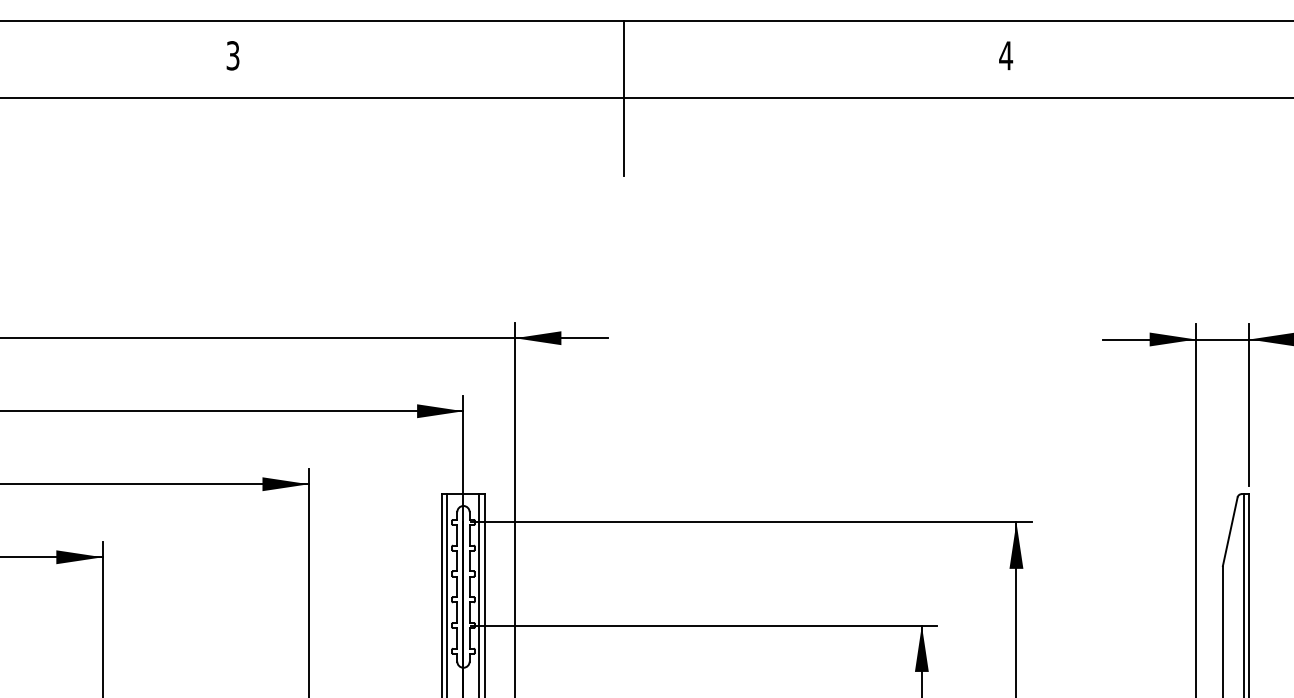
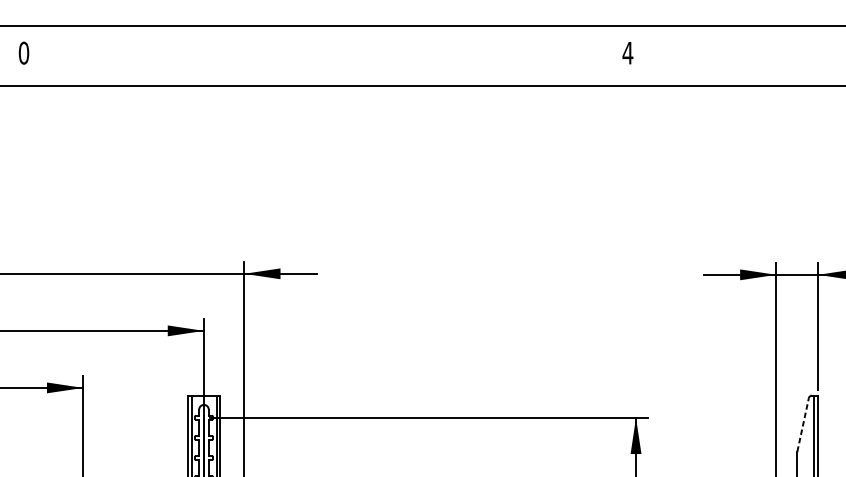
text: (232, 55) -> (23, 52), 3 -> 0
line: (624, 97) -> (329, 85), removed
line: (1230, 531) -> (803, 424), solid -> dashed

